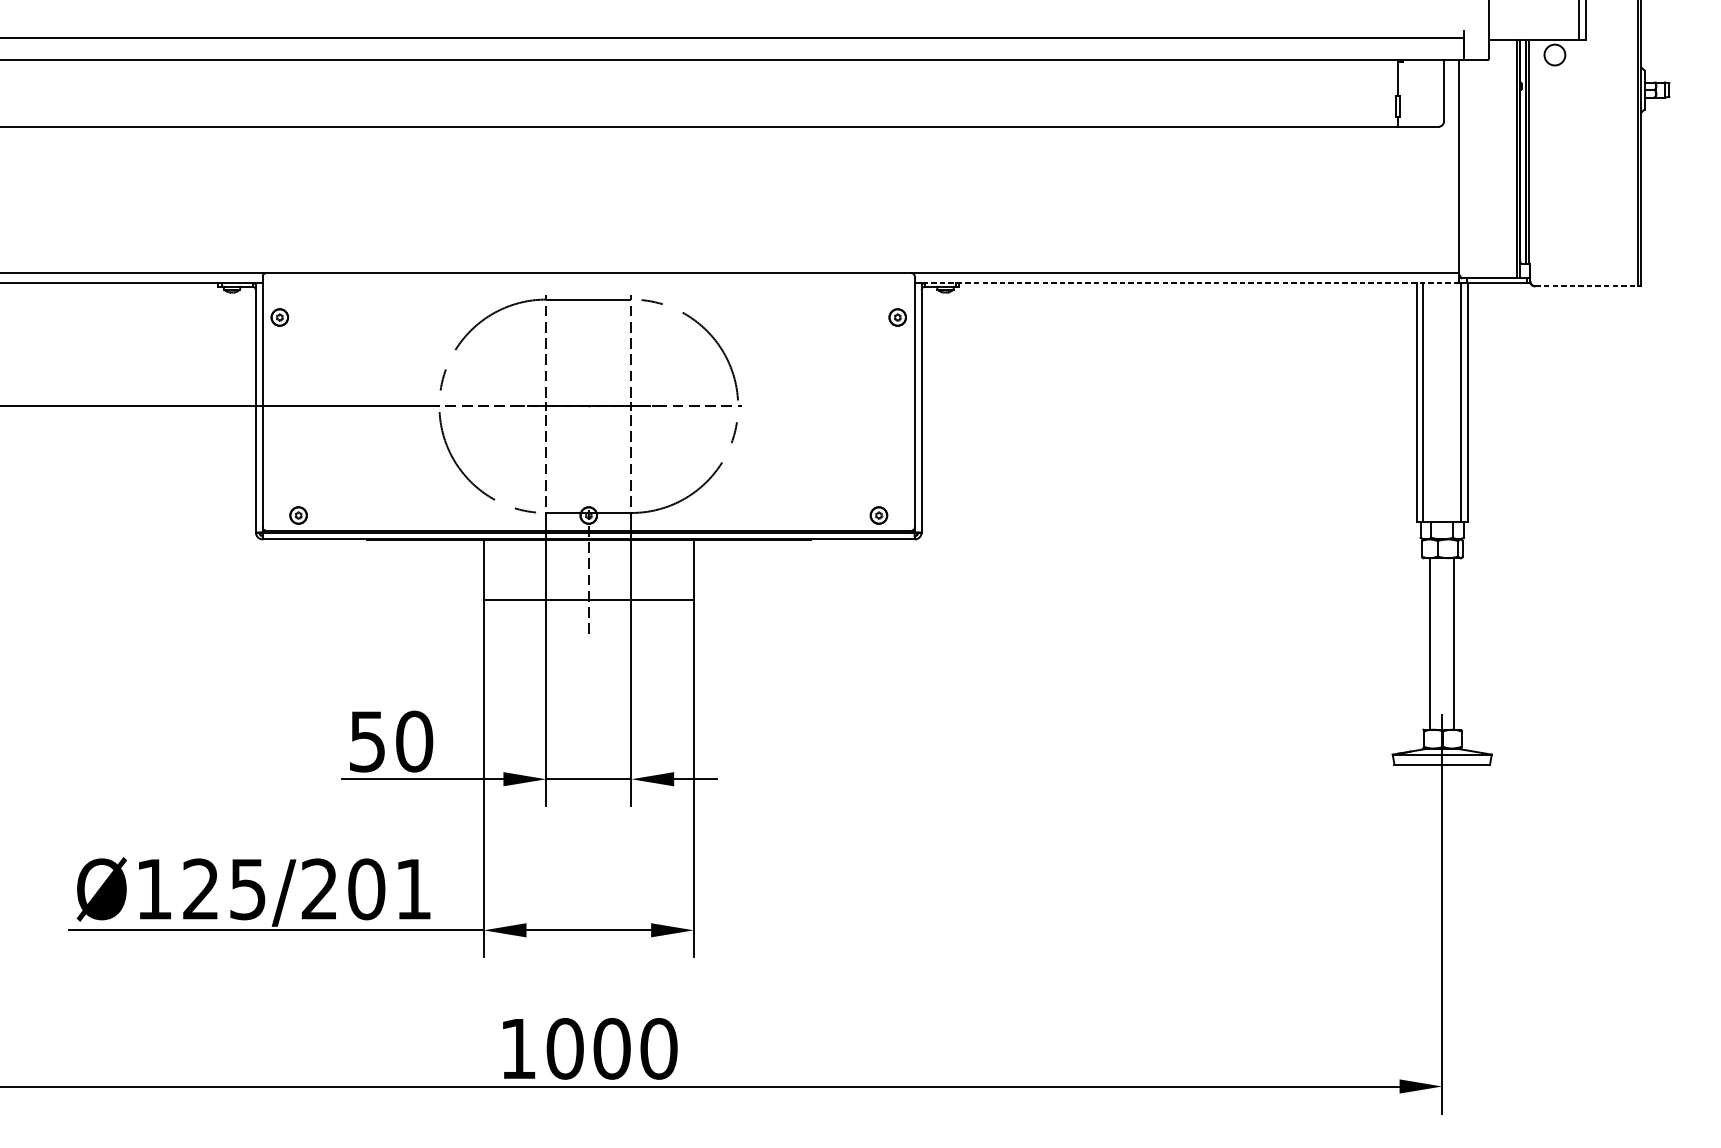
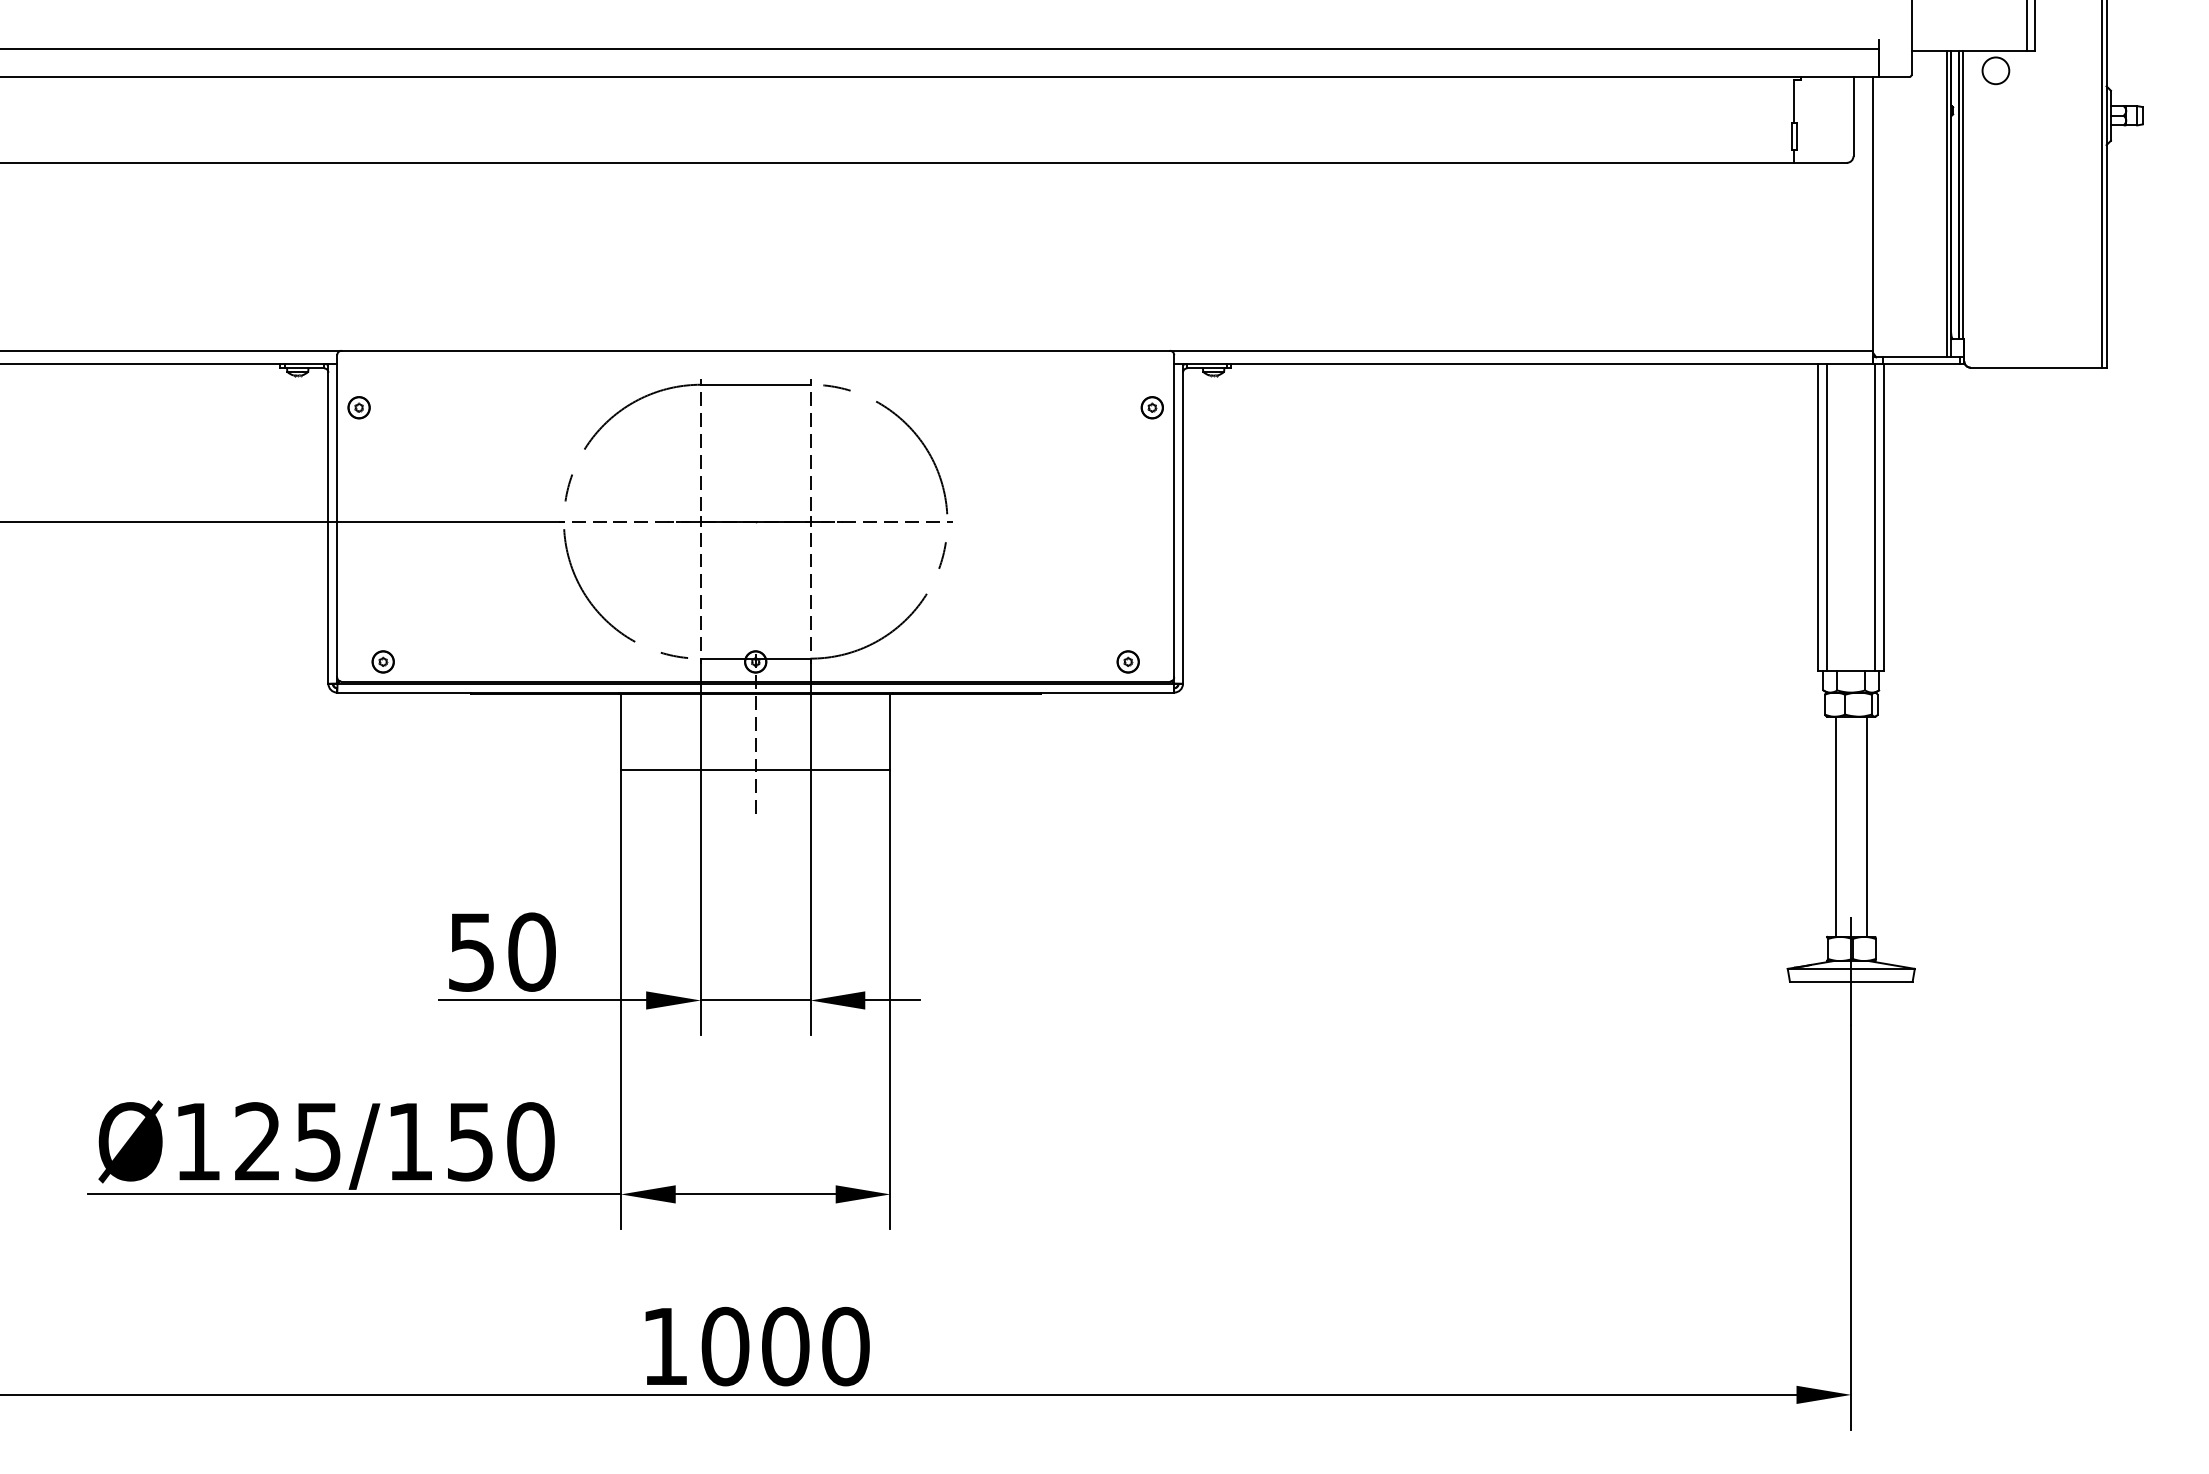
line: (1190, 283) -> (1527, 363), dashed -> solid
line: (1586, 286) -> (2036, 367), dashed -> solid
text: (366, 889) -> (470, 1141), Ø125/201 -> Ø125/150

